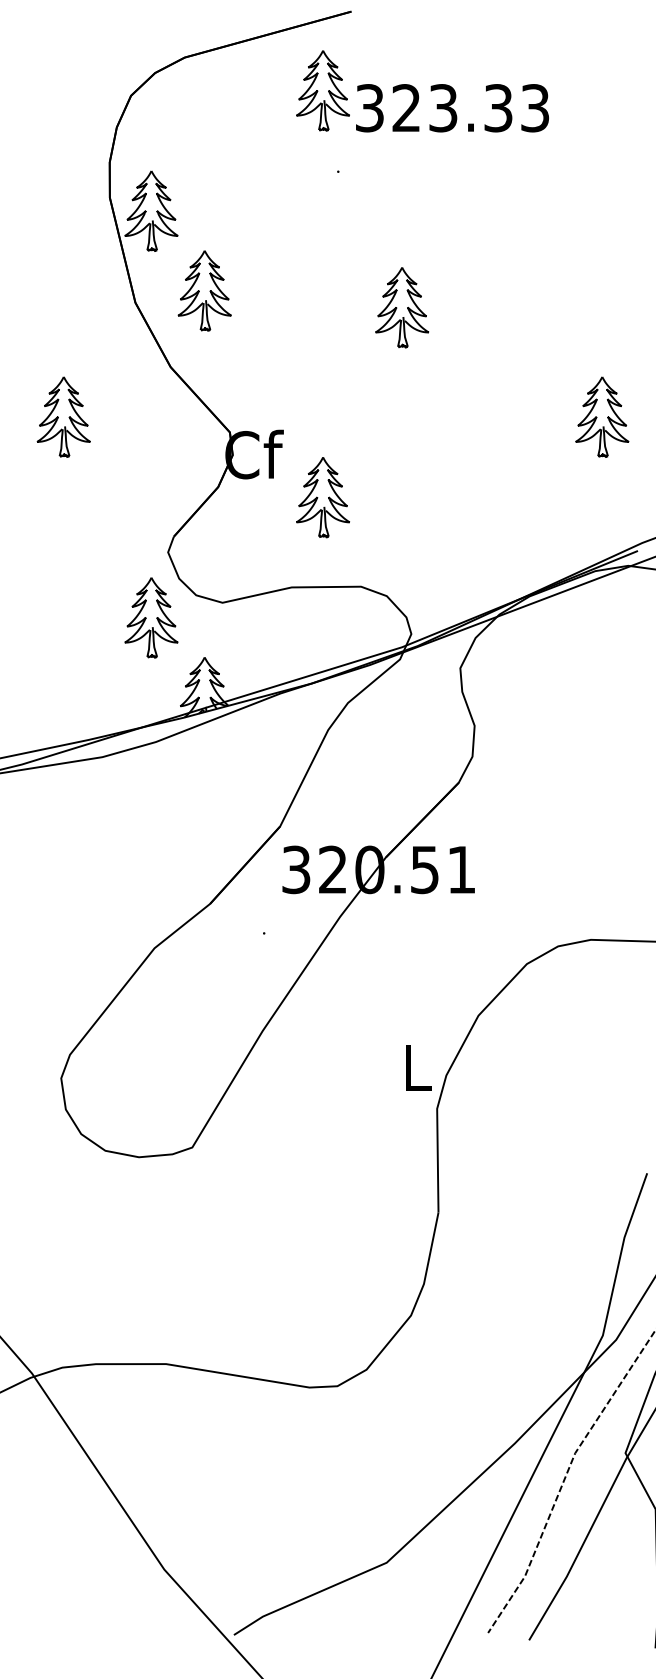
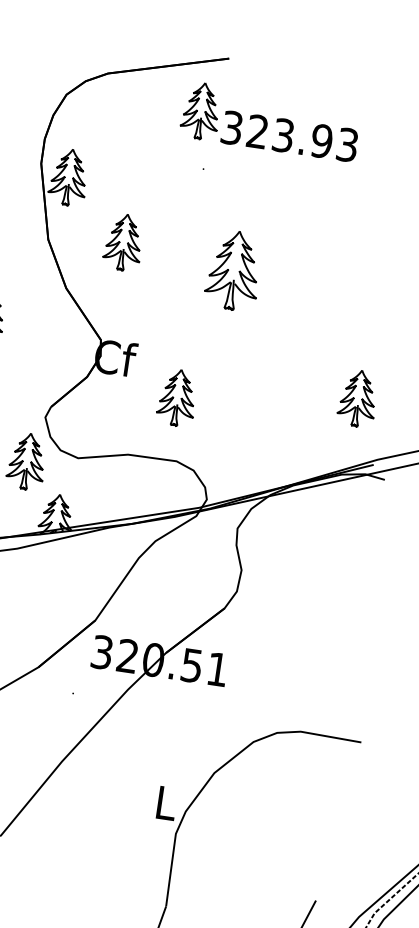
text: (497, 108) -> (321, 141), 323.33 -> 323.93
part: (204, 290) -> (123, 242), moved
part: (402, 307) -> (234, 270), size x1.4
part: (602, 416) -> (358, 398), moved
part: (322, 497) -> (177, 397), moved

